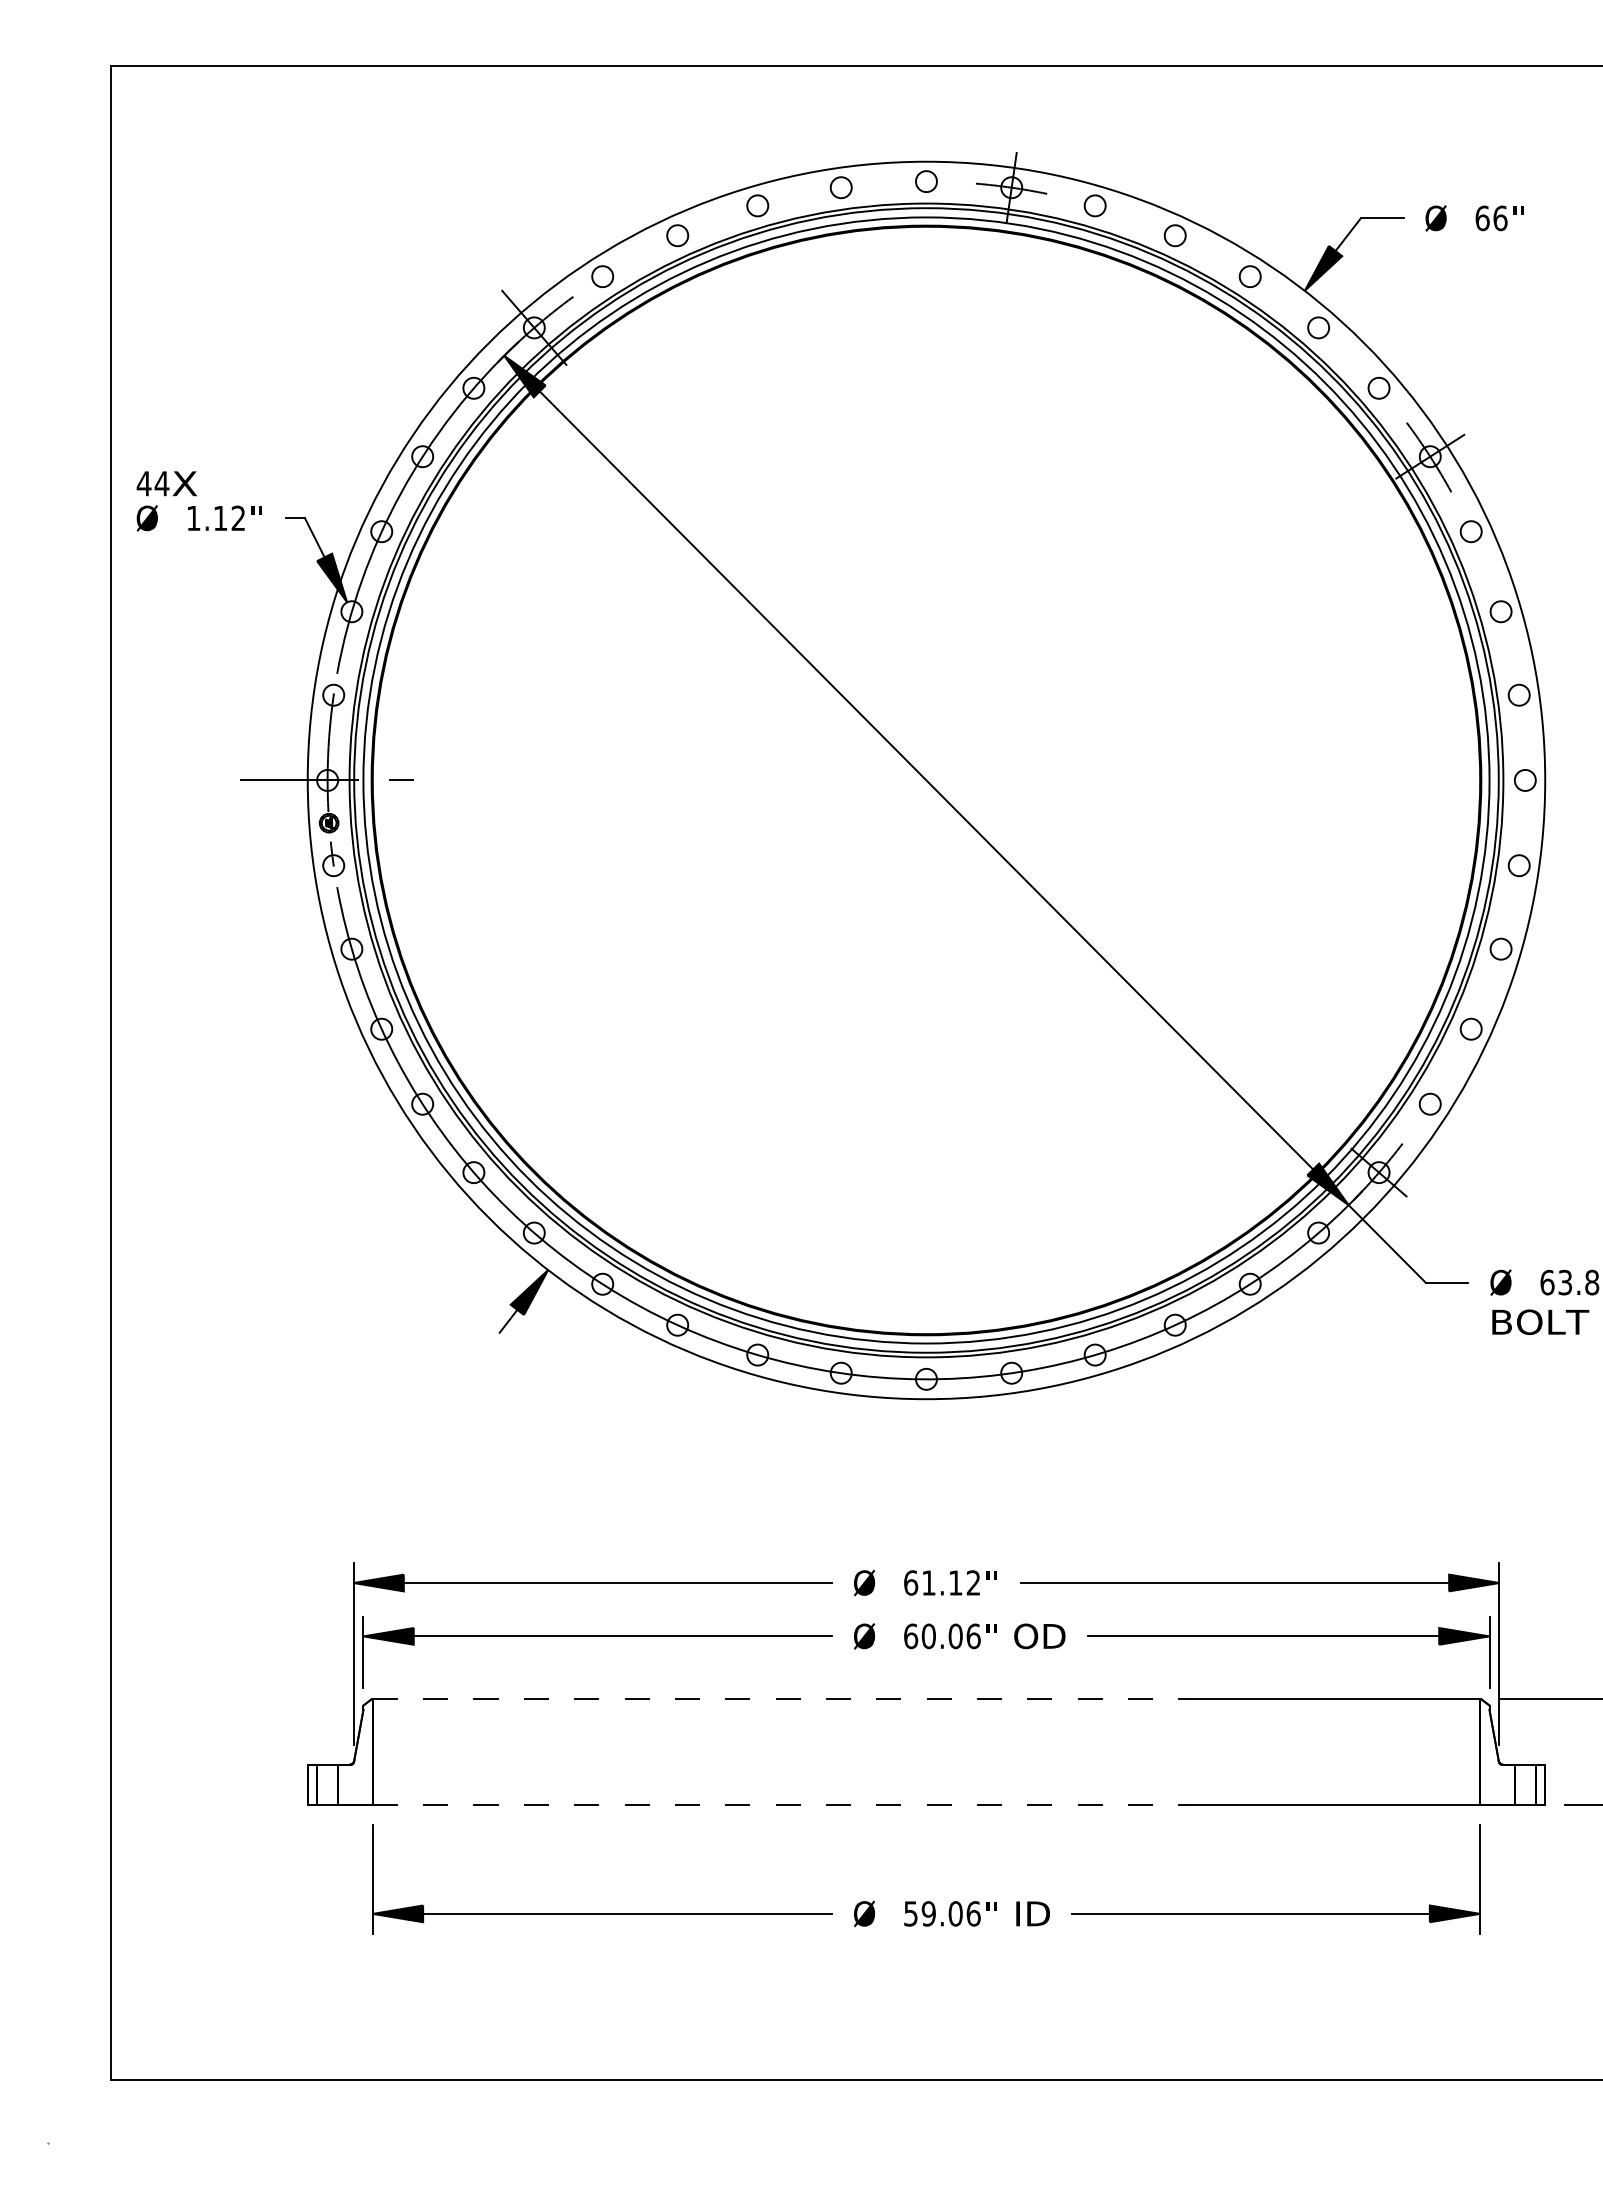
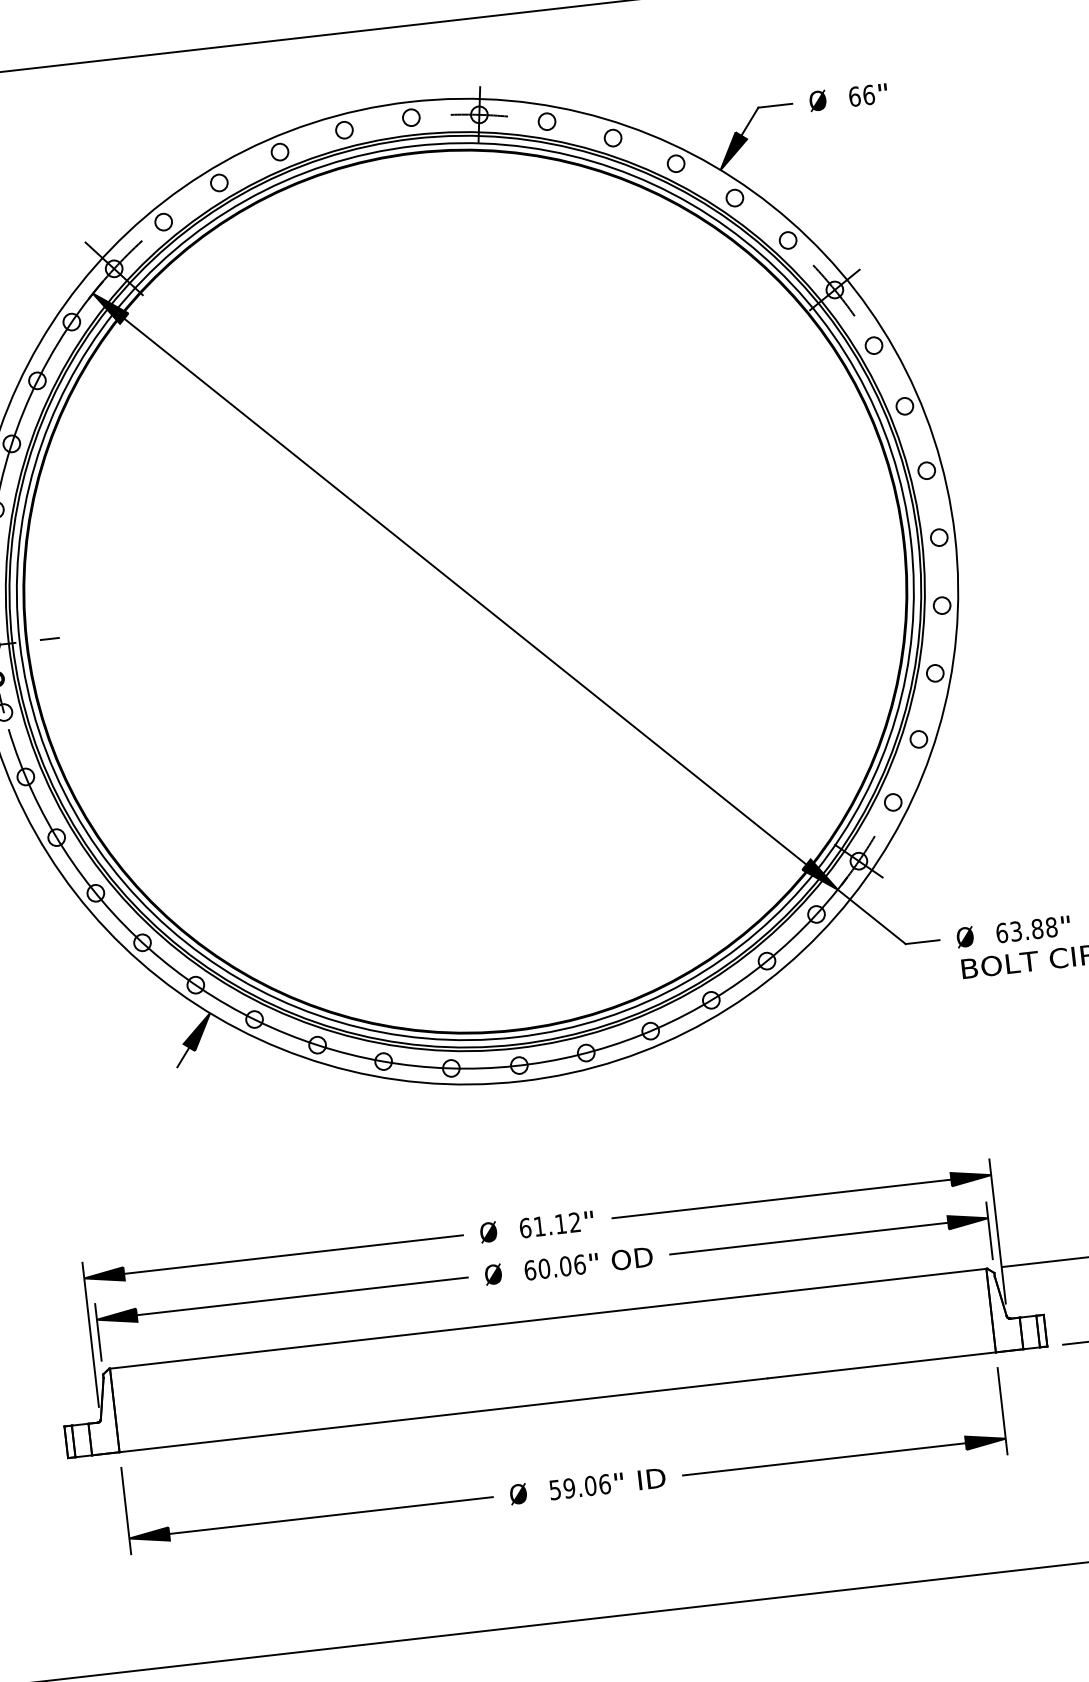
line: (782, 1699) -> (434, 1331), dashed -> solid
line: (782, 1804) -> (443, 1415), dashed -> solid

